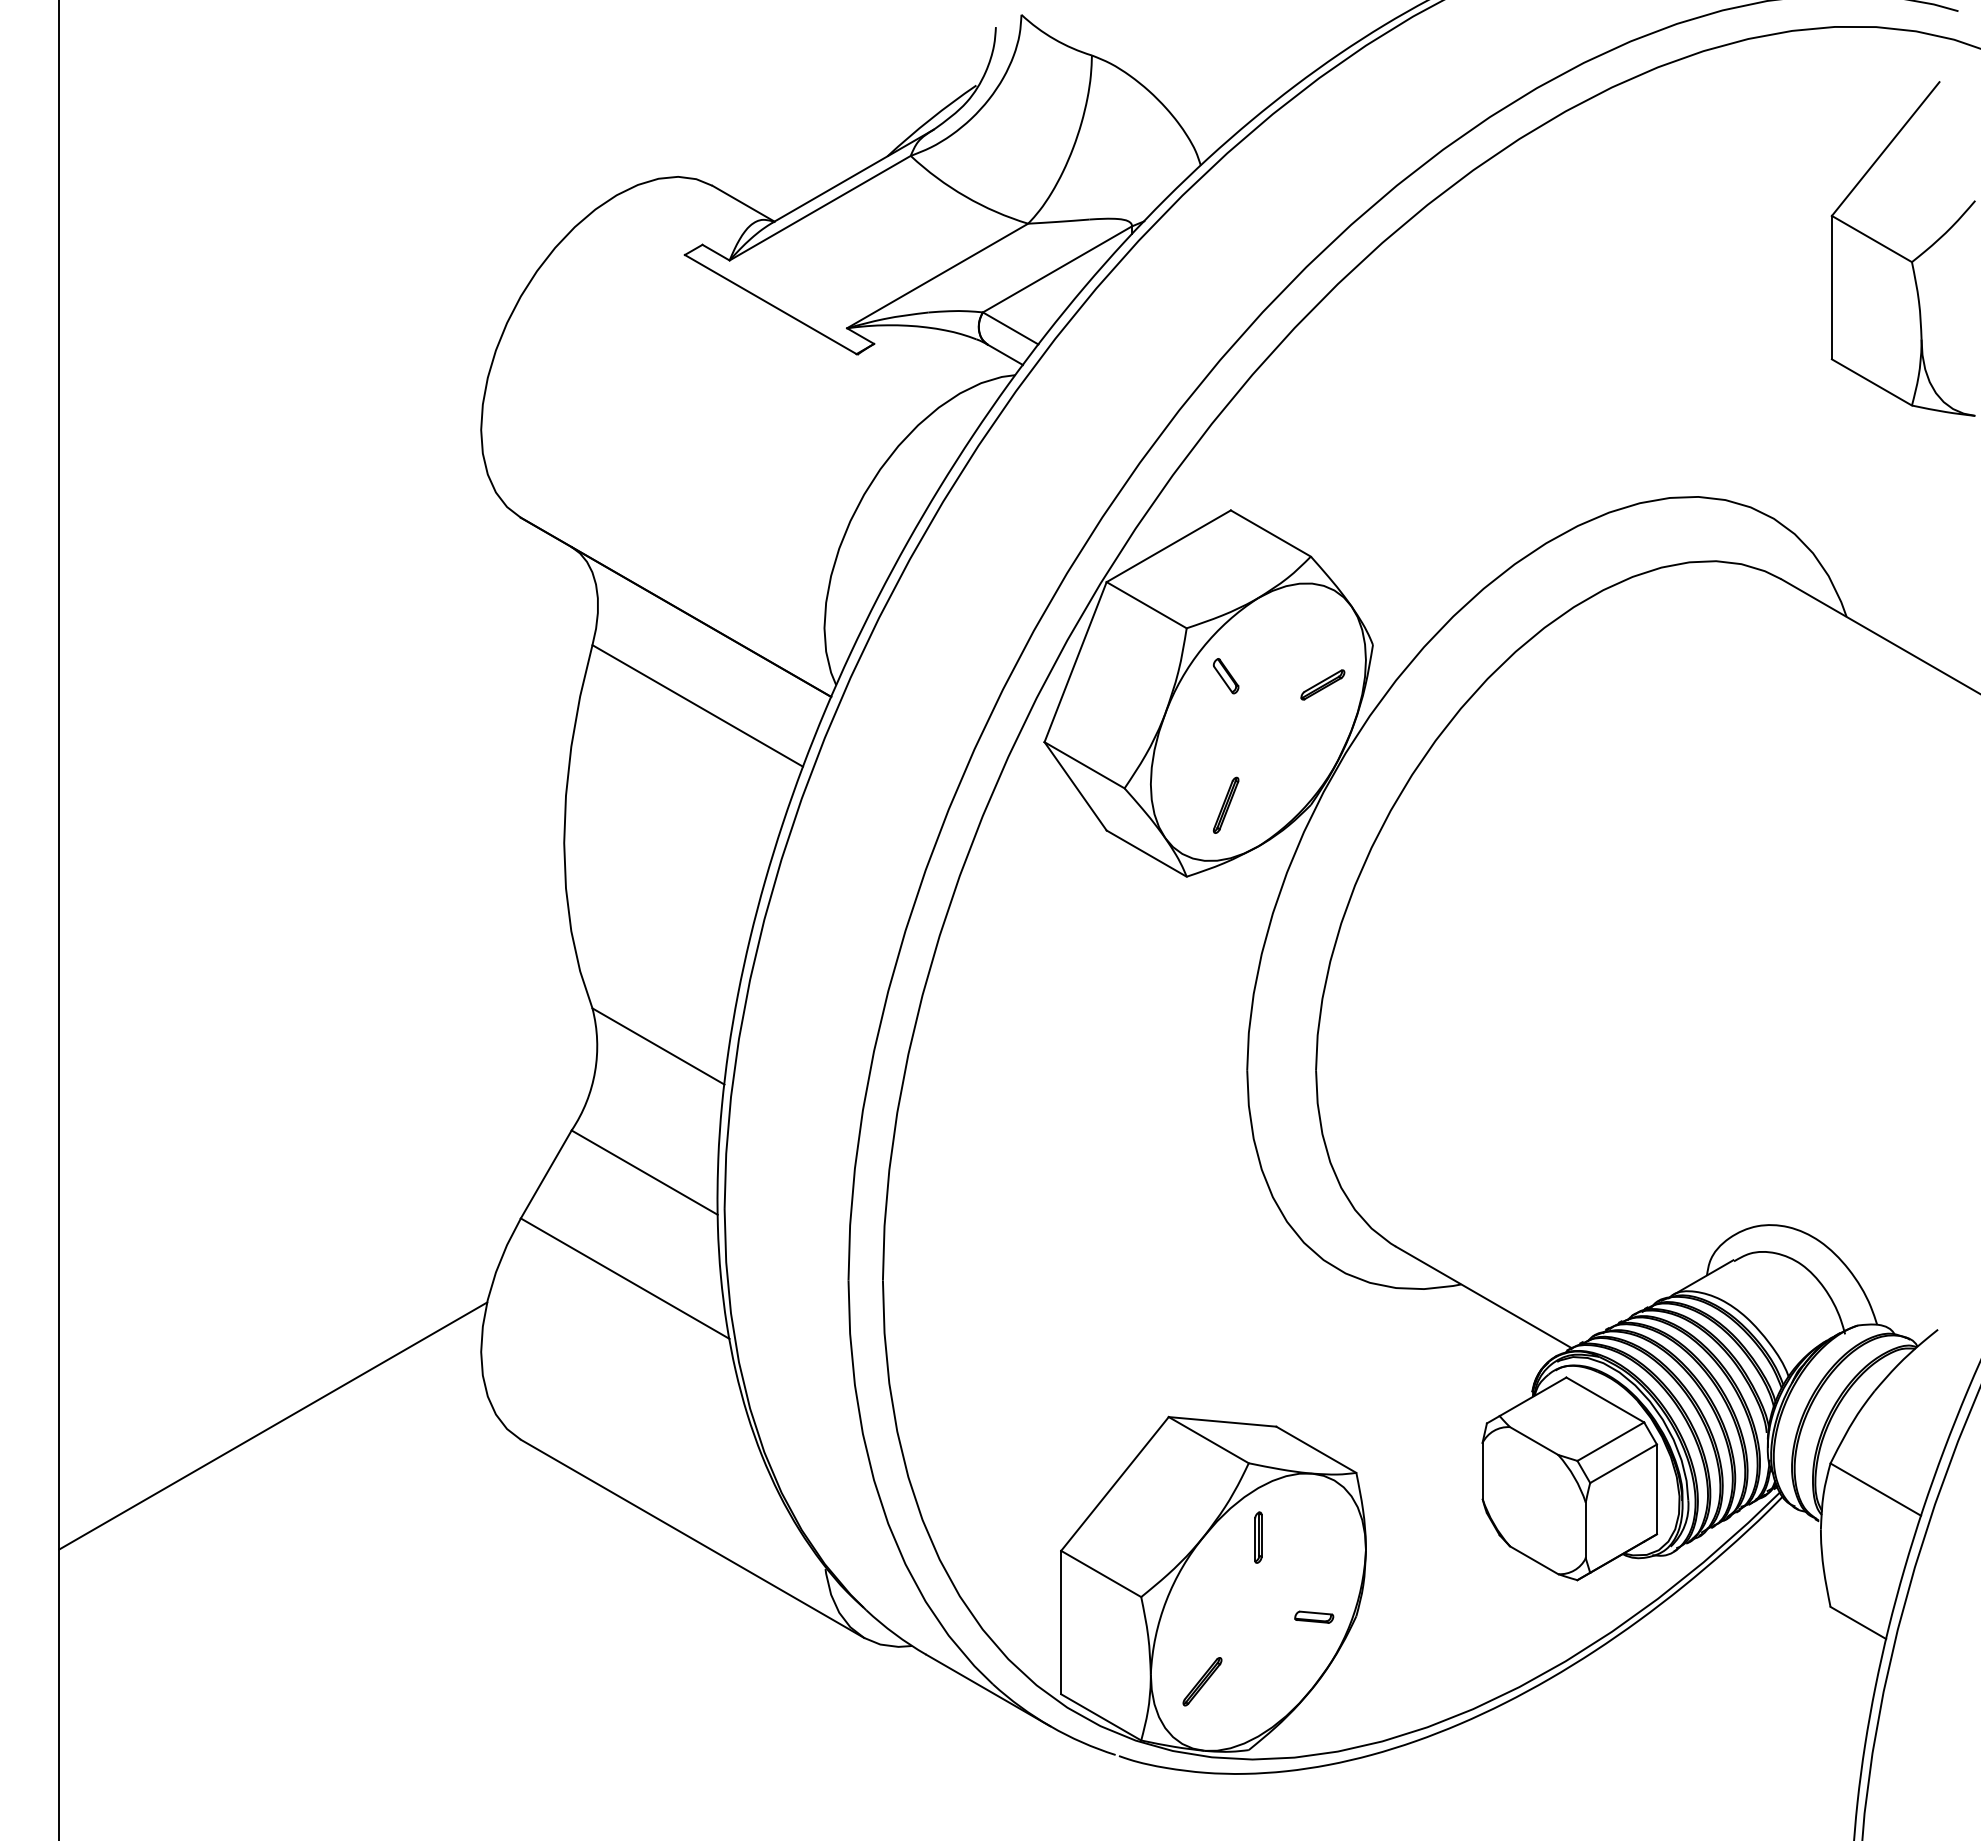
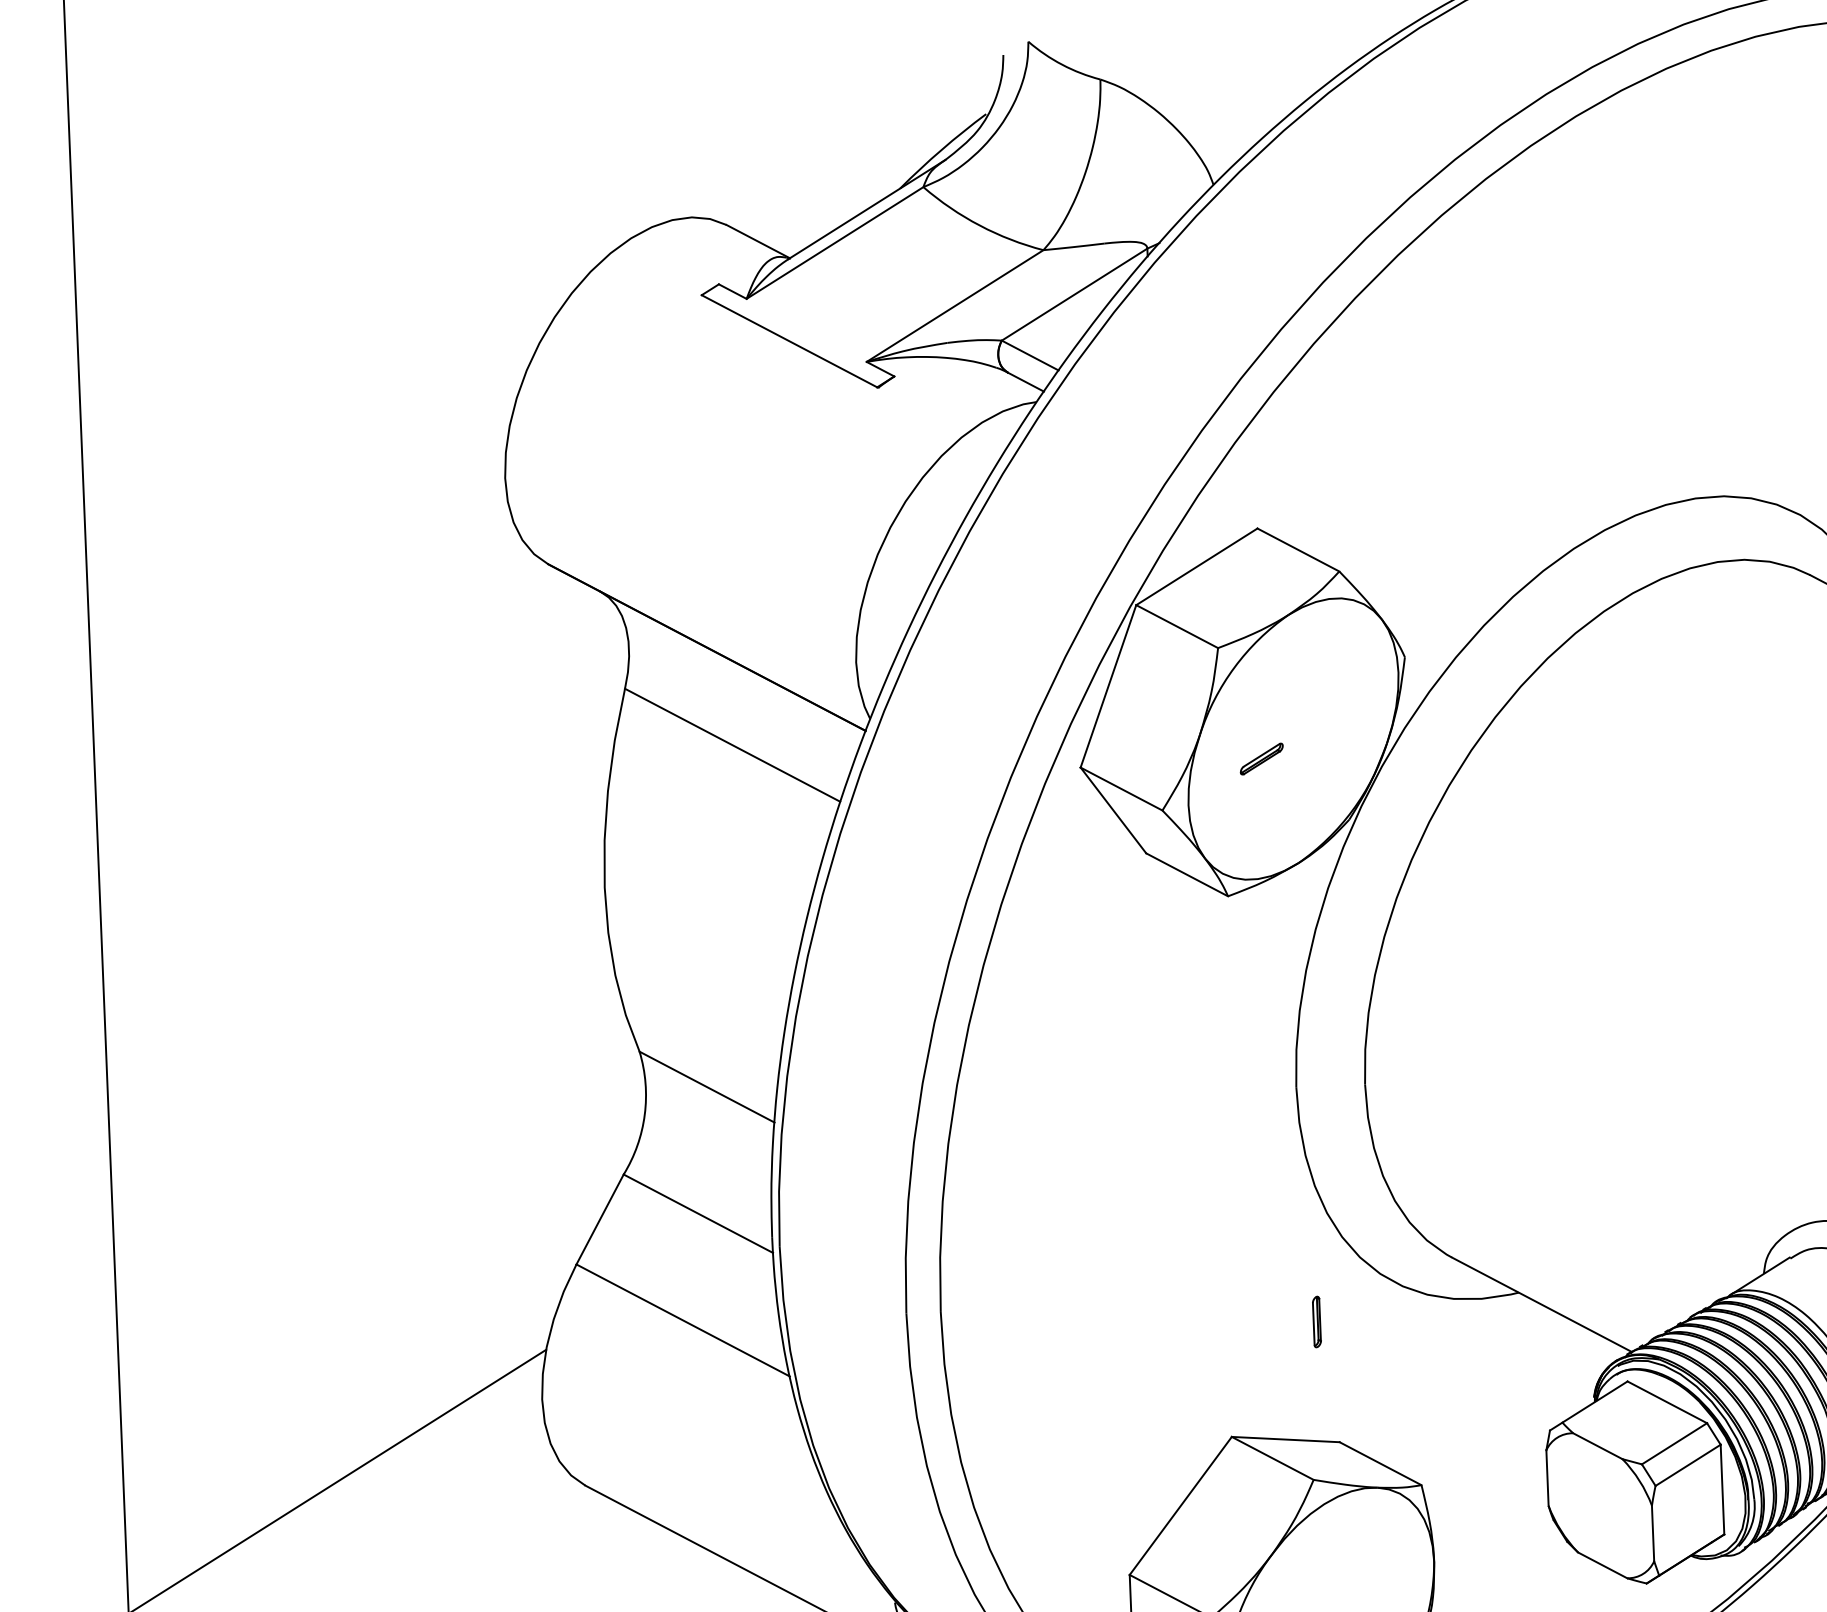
part: (1225, 676) -> (1258, 694), removed
part: (1322, 684) -> (1261, 758), moved
part: (1225, 804) -> (1263, 822), removed
part: (1258, 1537) -> (1317, 1321), moved

